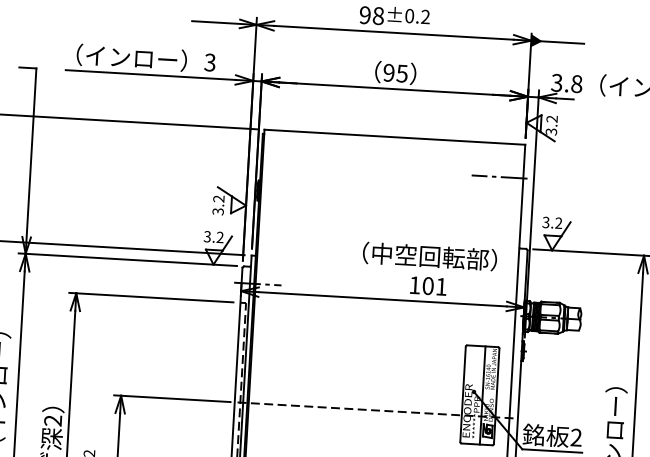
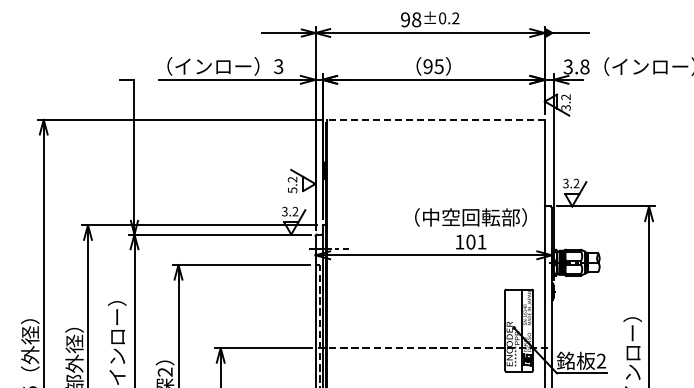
line: (395, 136) -> (436, 119), solid -> dashed
line: (498, 176) -> (524, 147), removed
text: (216, 210) -> (291, 189), 3.2 -> 5.2

